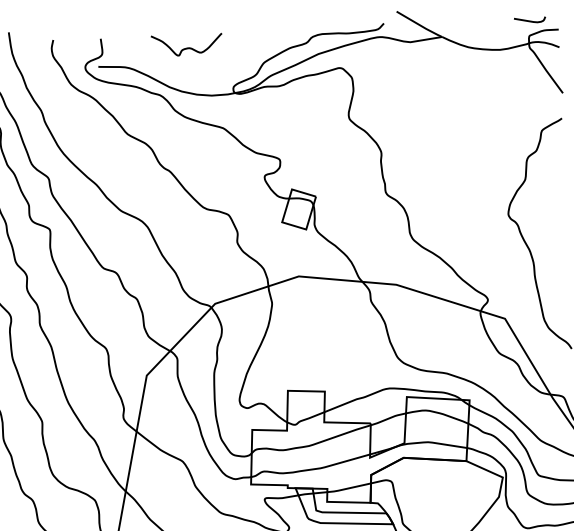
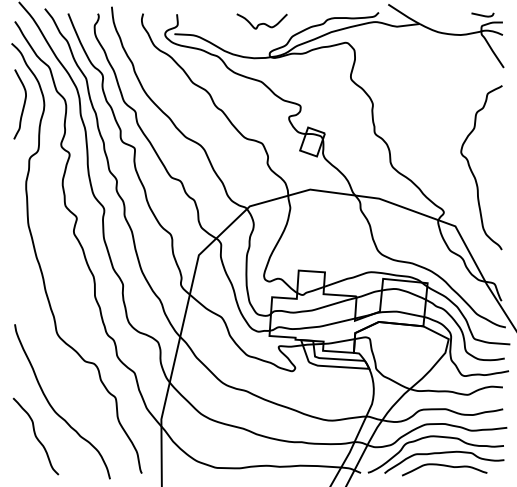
curve: (186, 47) -> (261, 23), moved

